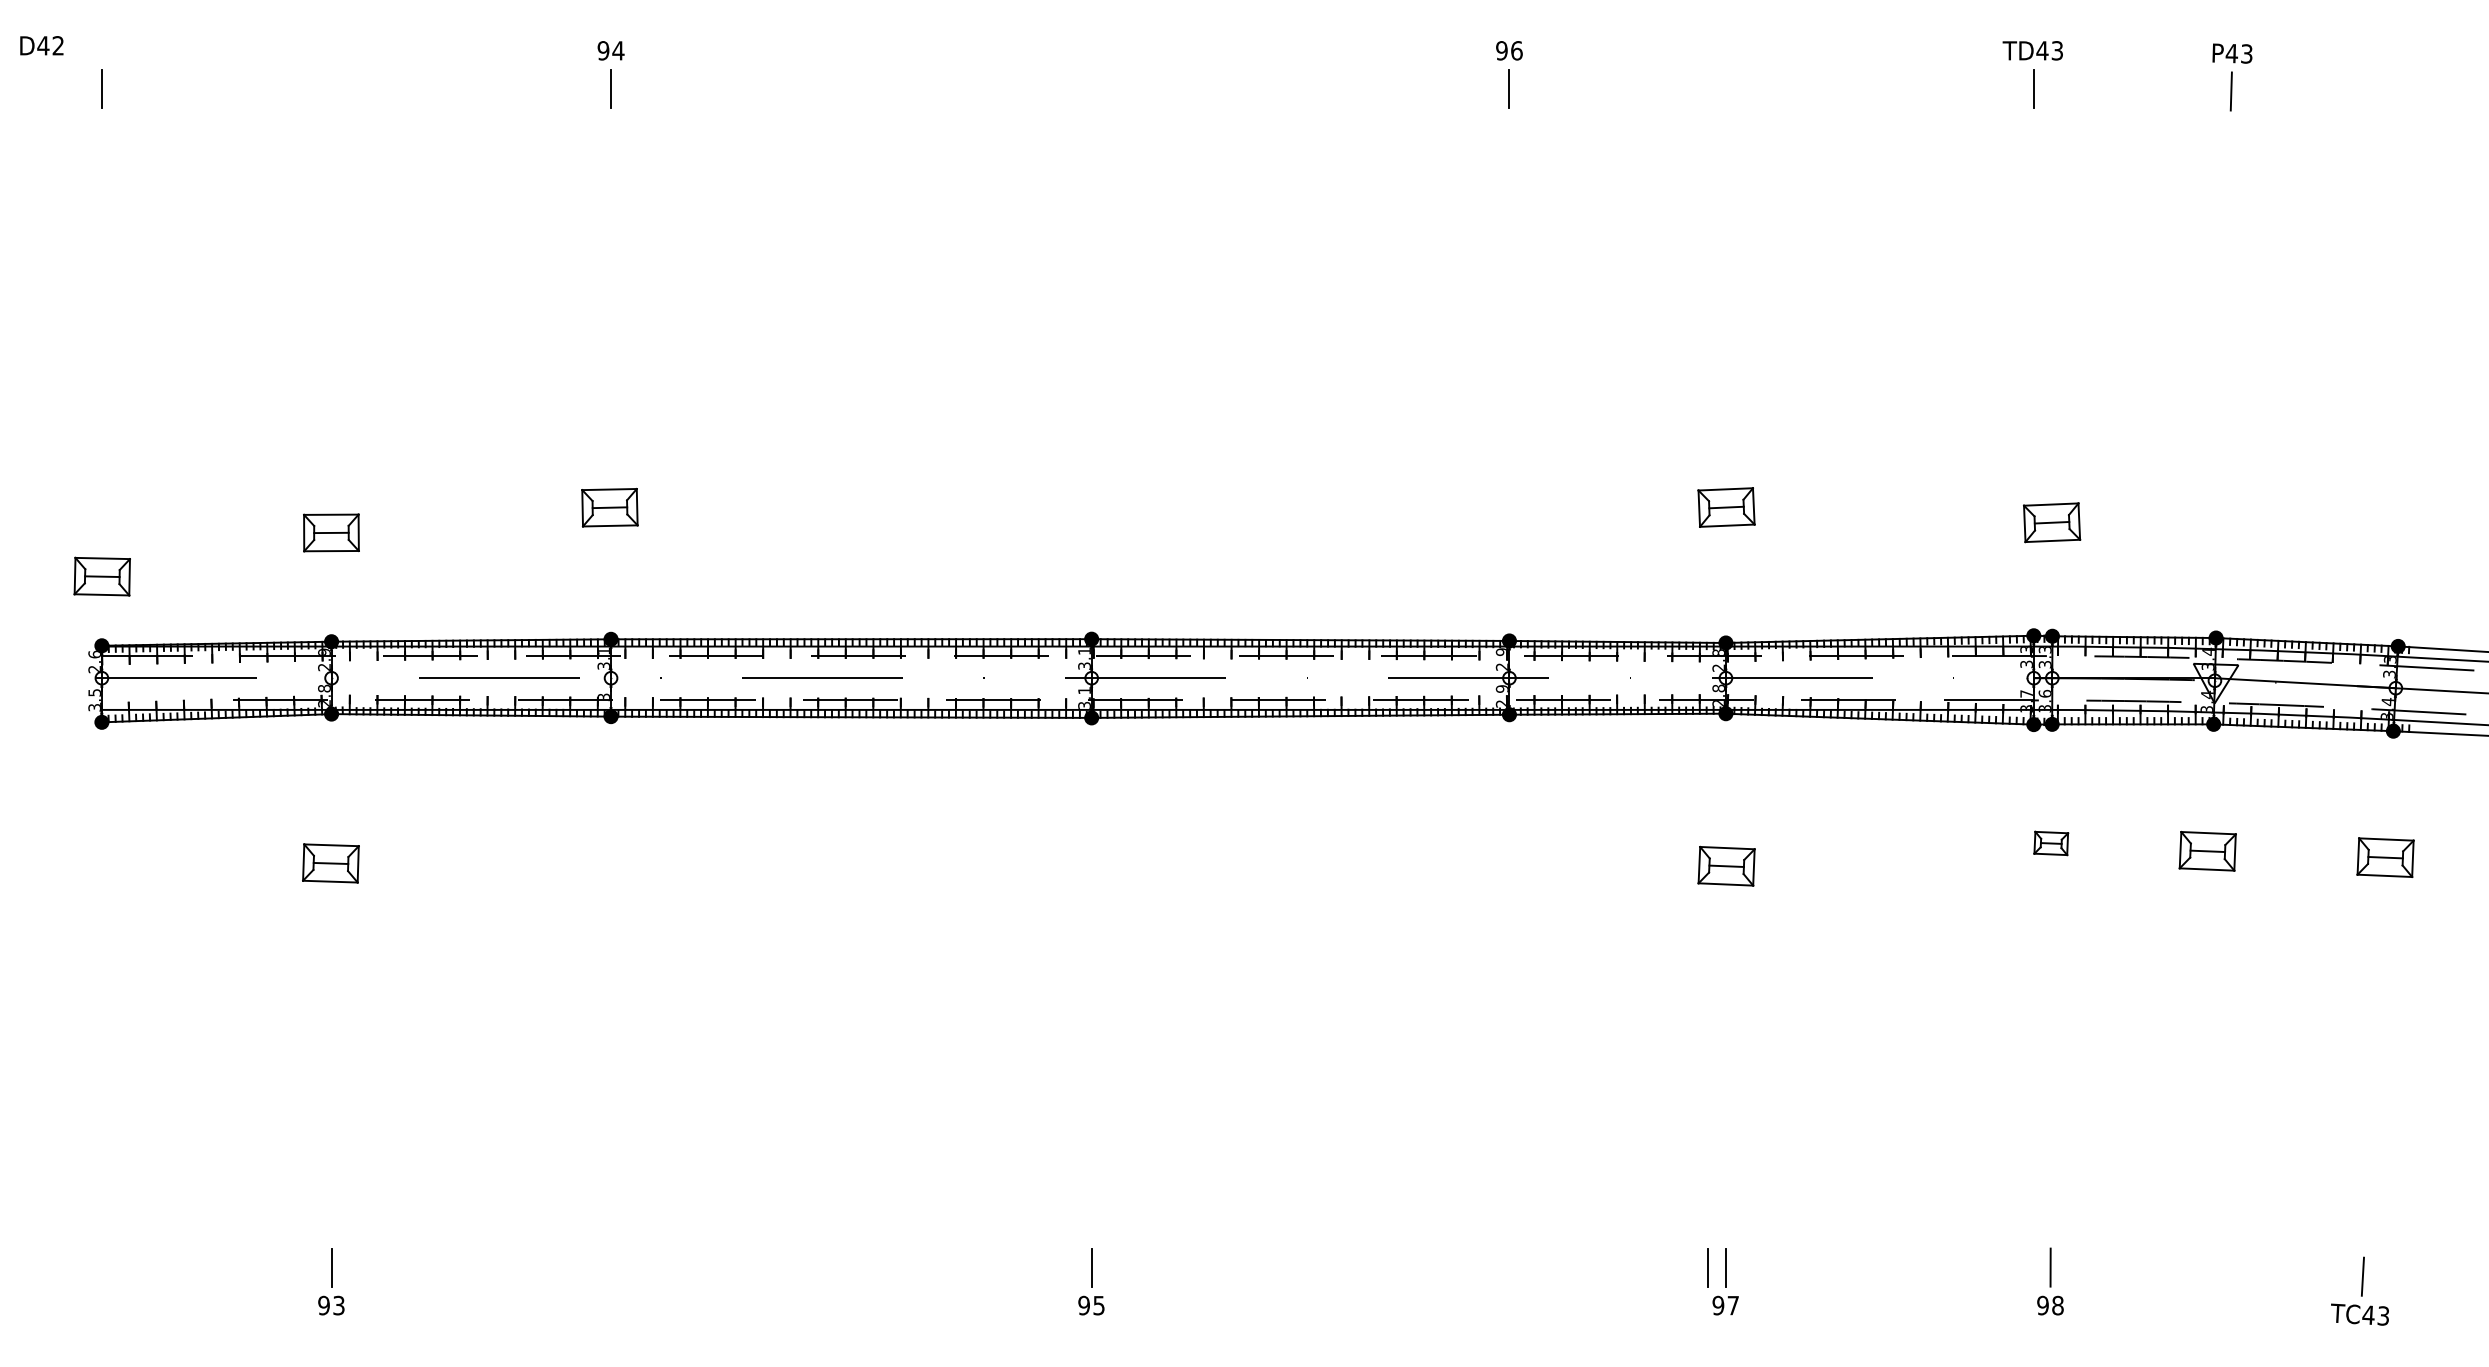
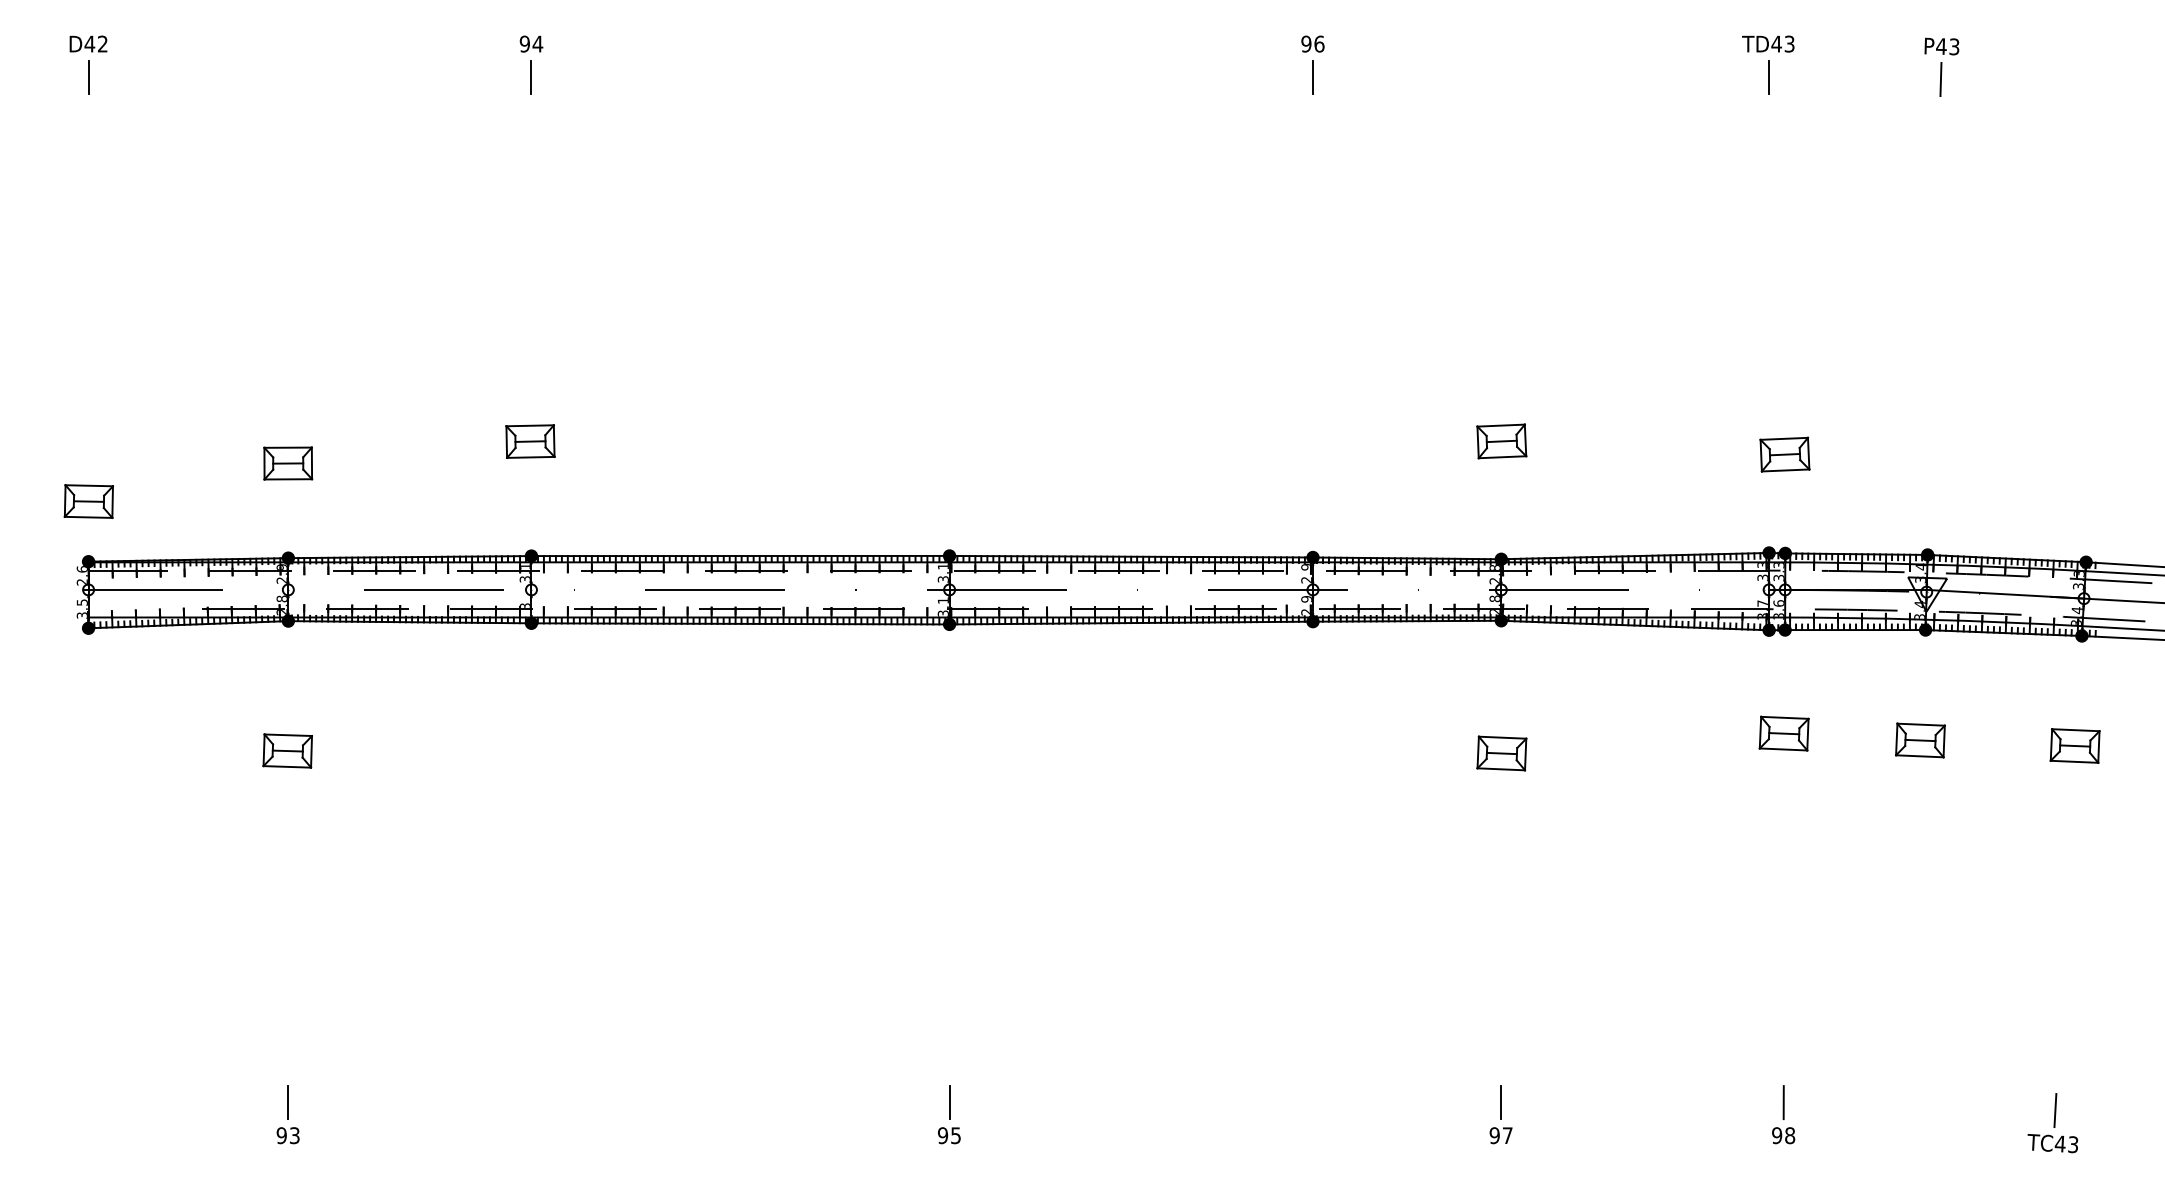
text: (41, 45) -> (88, 43), moved
part: (2051, 843) -> (1784, 733), size x1.67
line: (1707, 1267) -> (1485, 1102), removed

